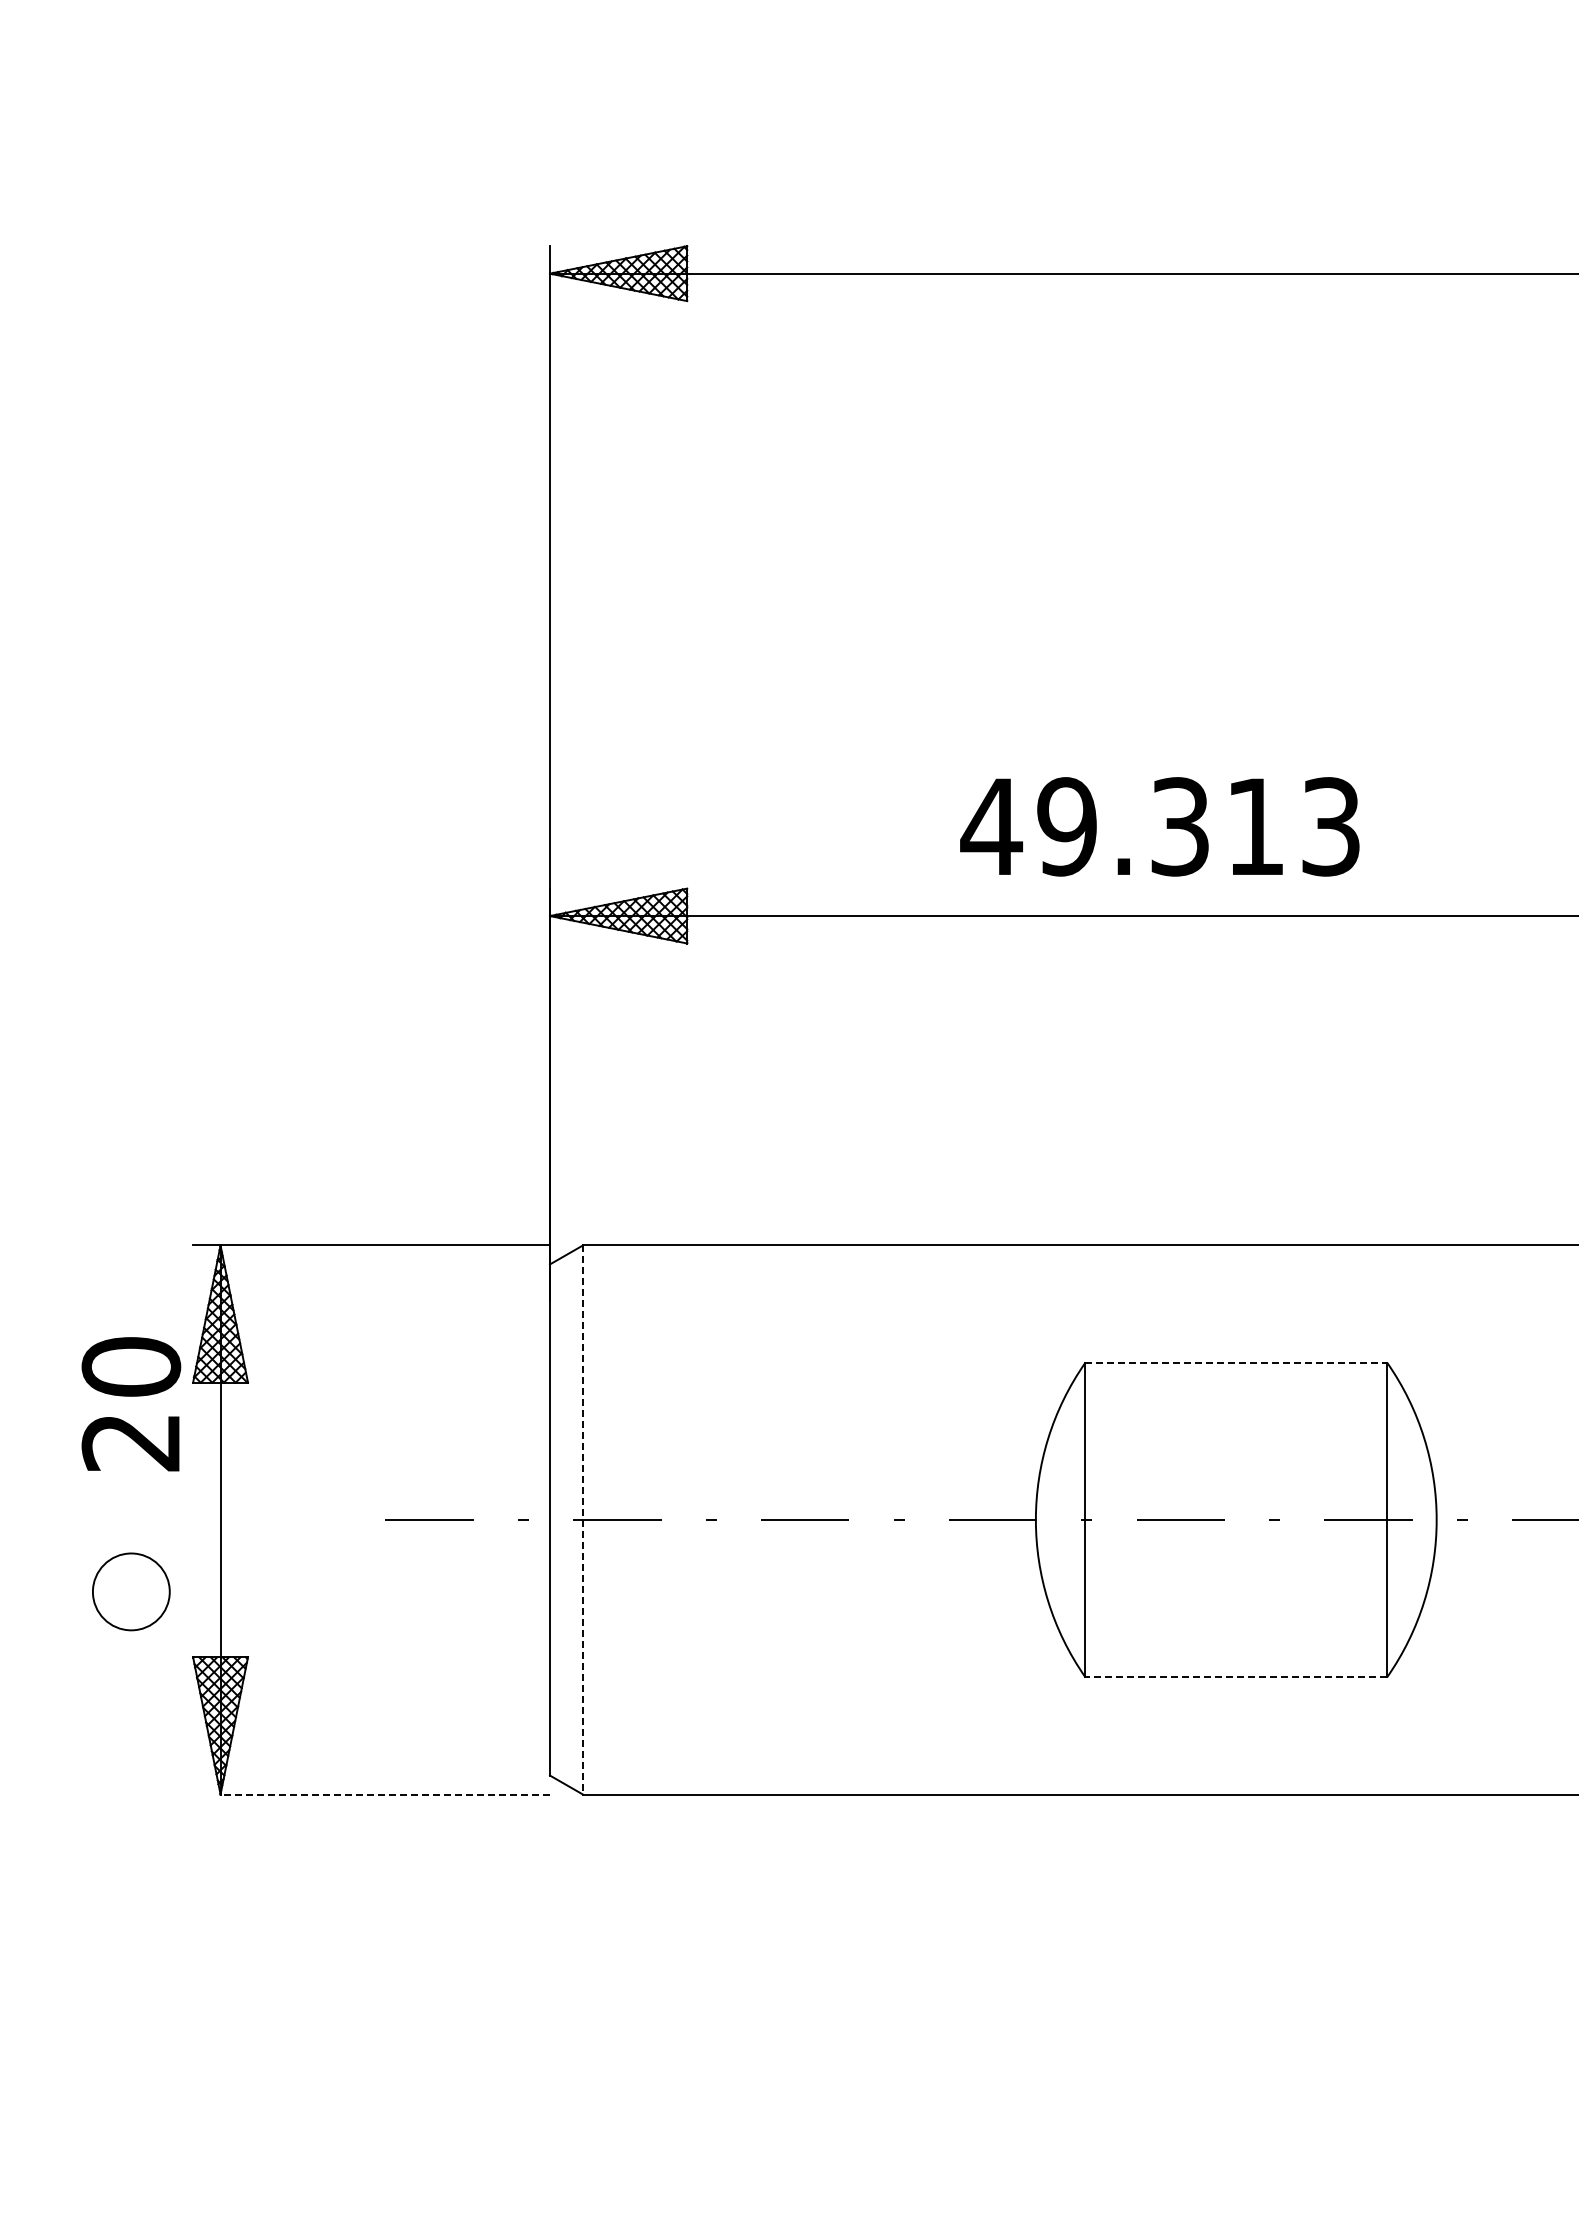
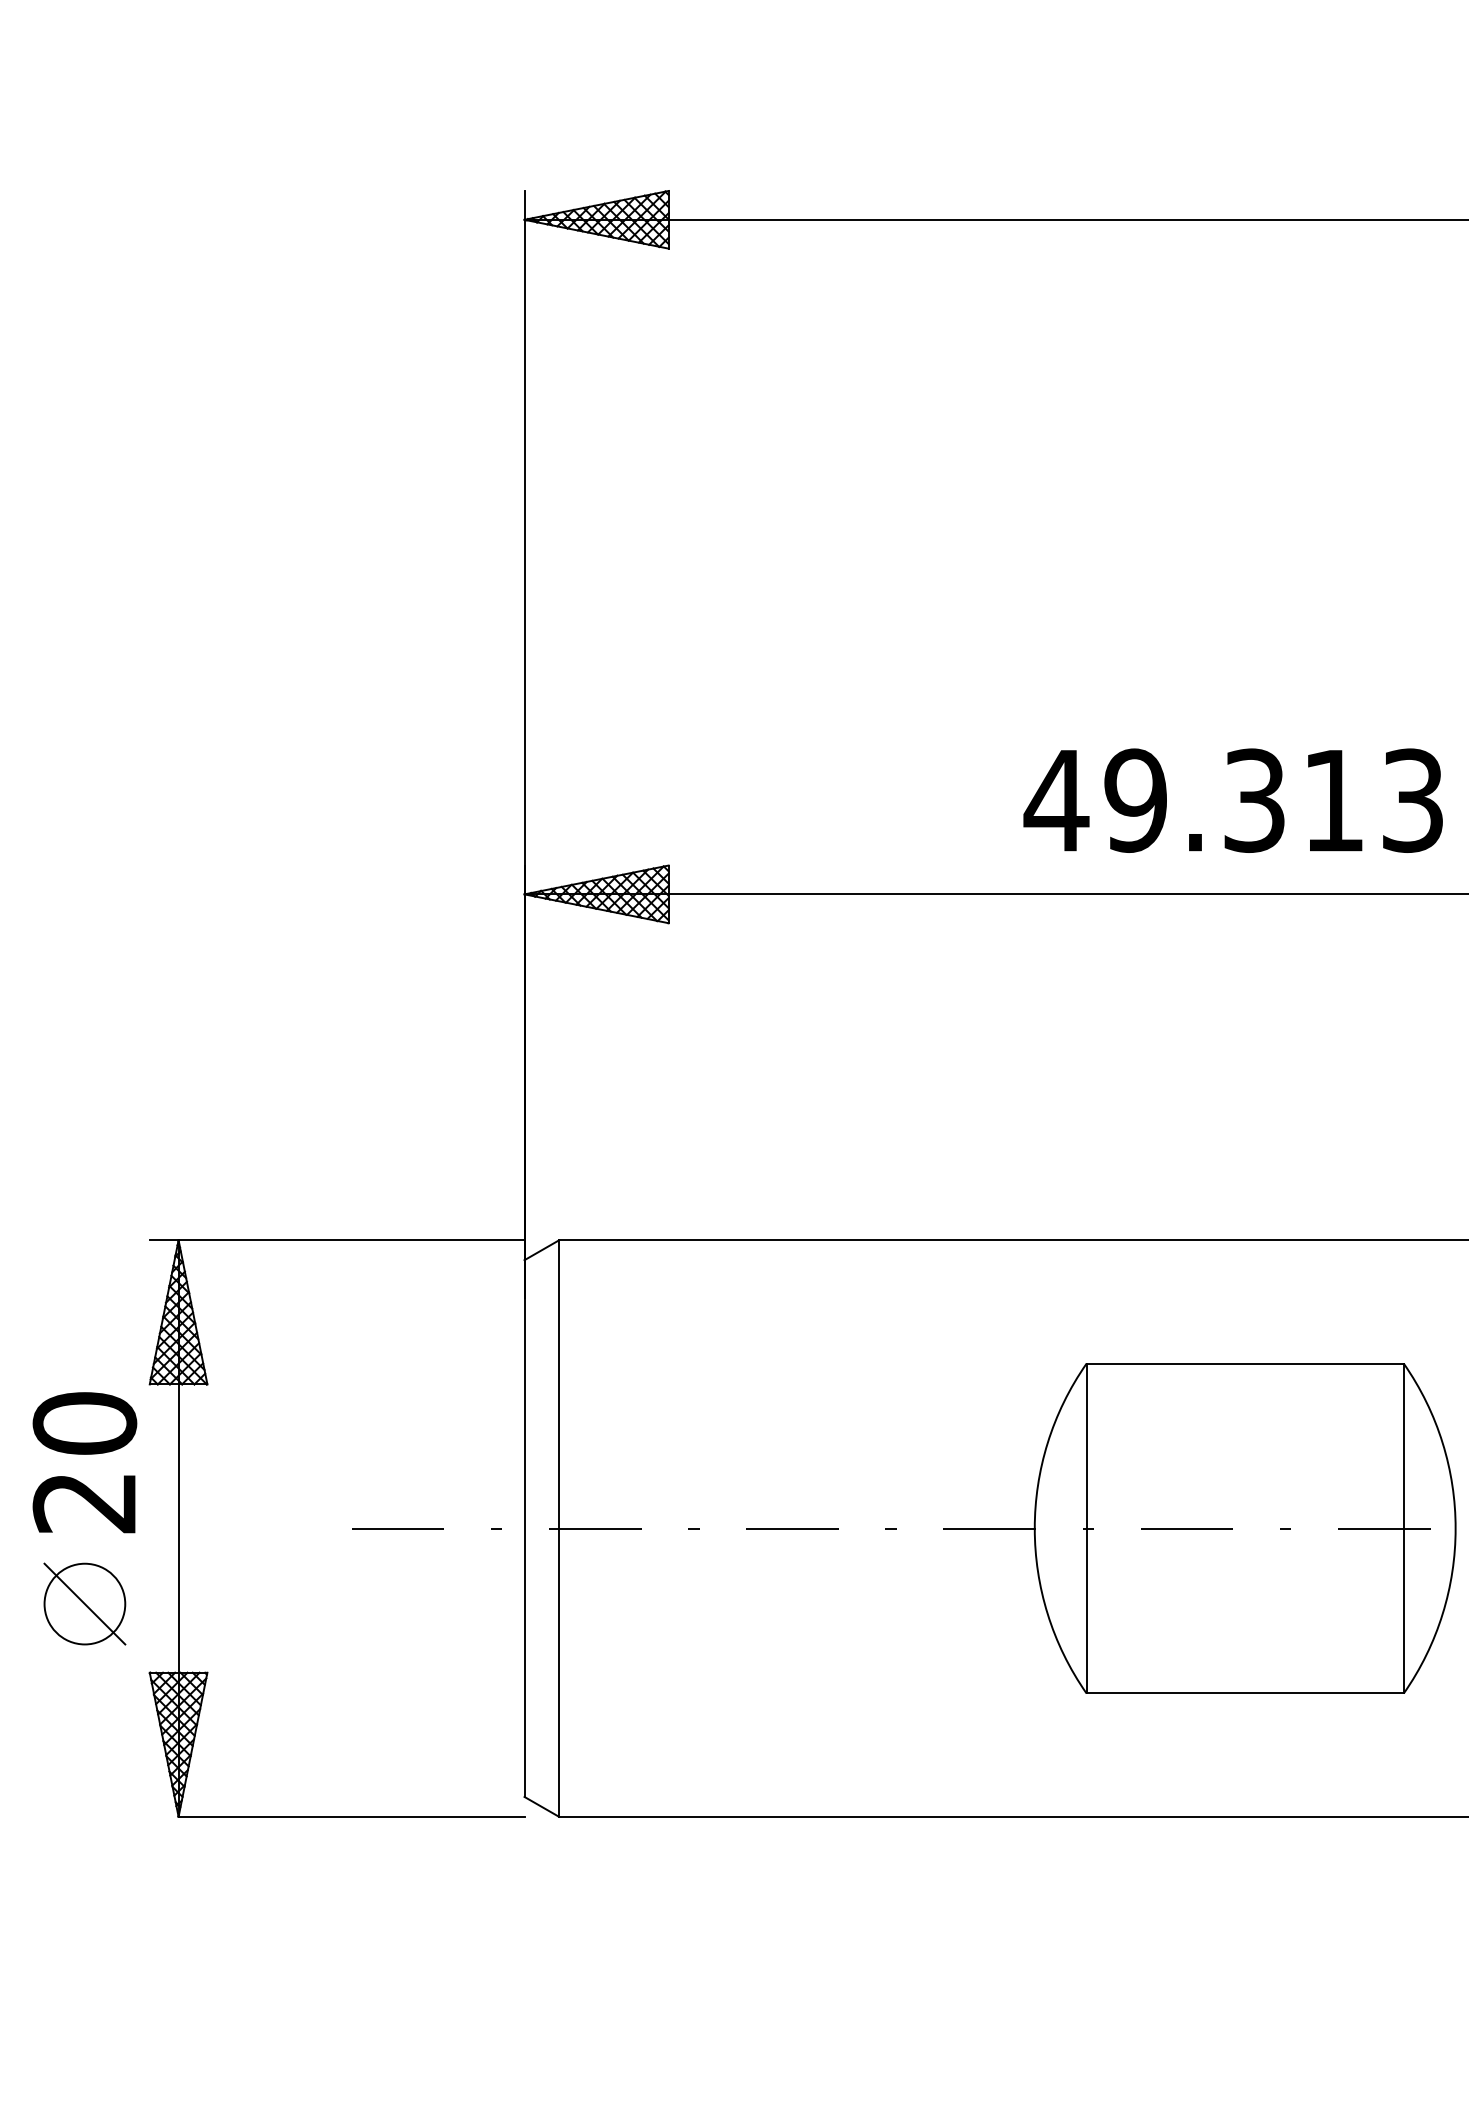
text: (1159, 826) -> (1232, 800), moved
line: (1236, 1362) -> (1245, 1363), dashed -> solid
text: (131, 1404) -> (85, 1462), moved
line: (582, 1520) -> (558, 1529), dashed -> solid
line: (130, 1591) -> (84, 1603), added
line: (1236, 1677) -> (1245, 1693), dashed -> solid
line: (385, 1794) -> (351, 1816), dashed -> solid

